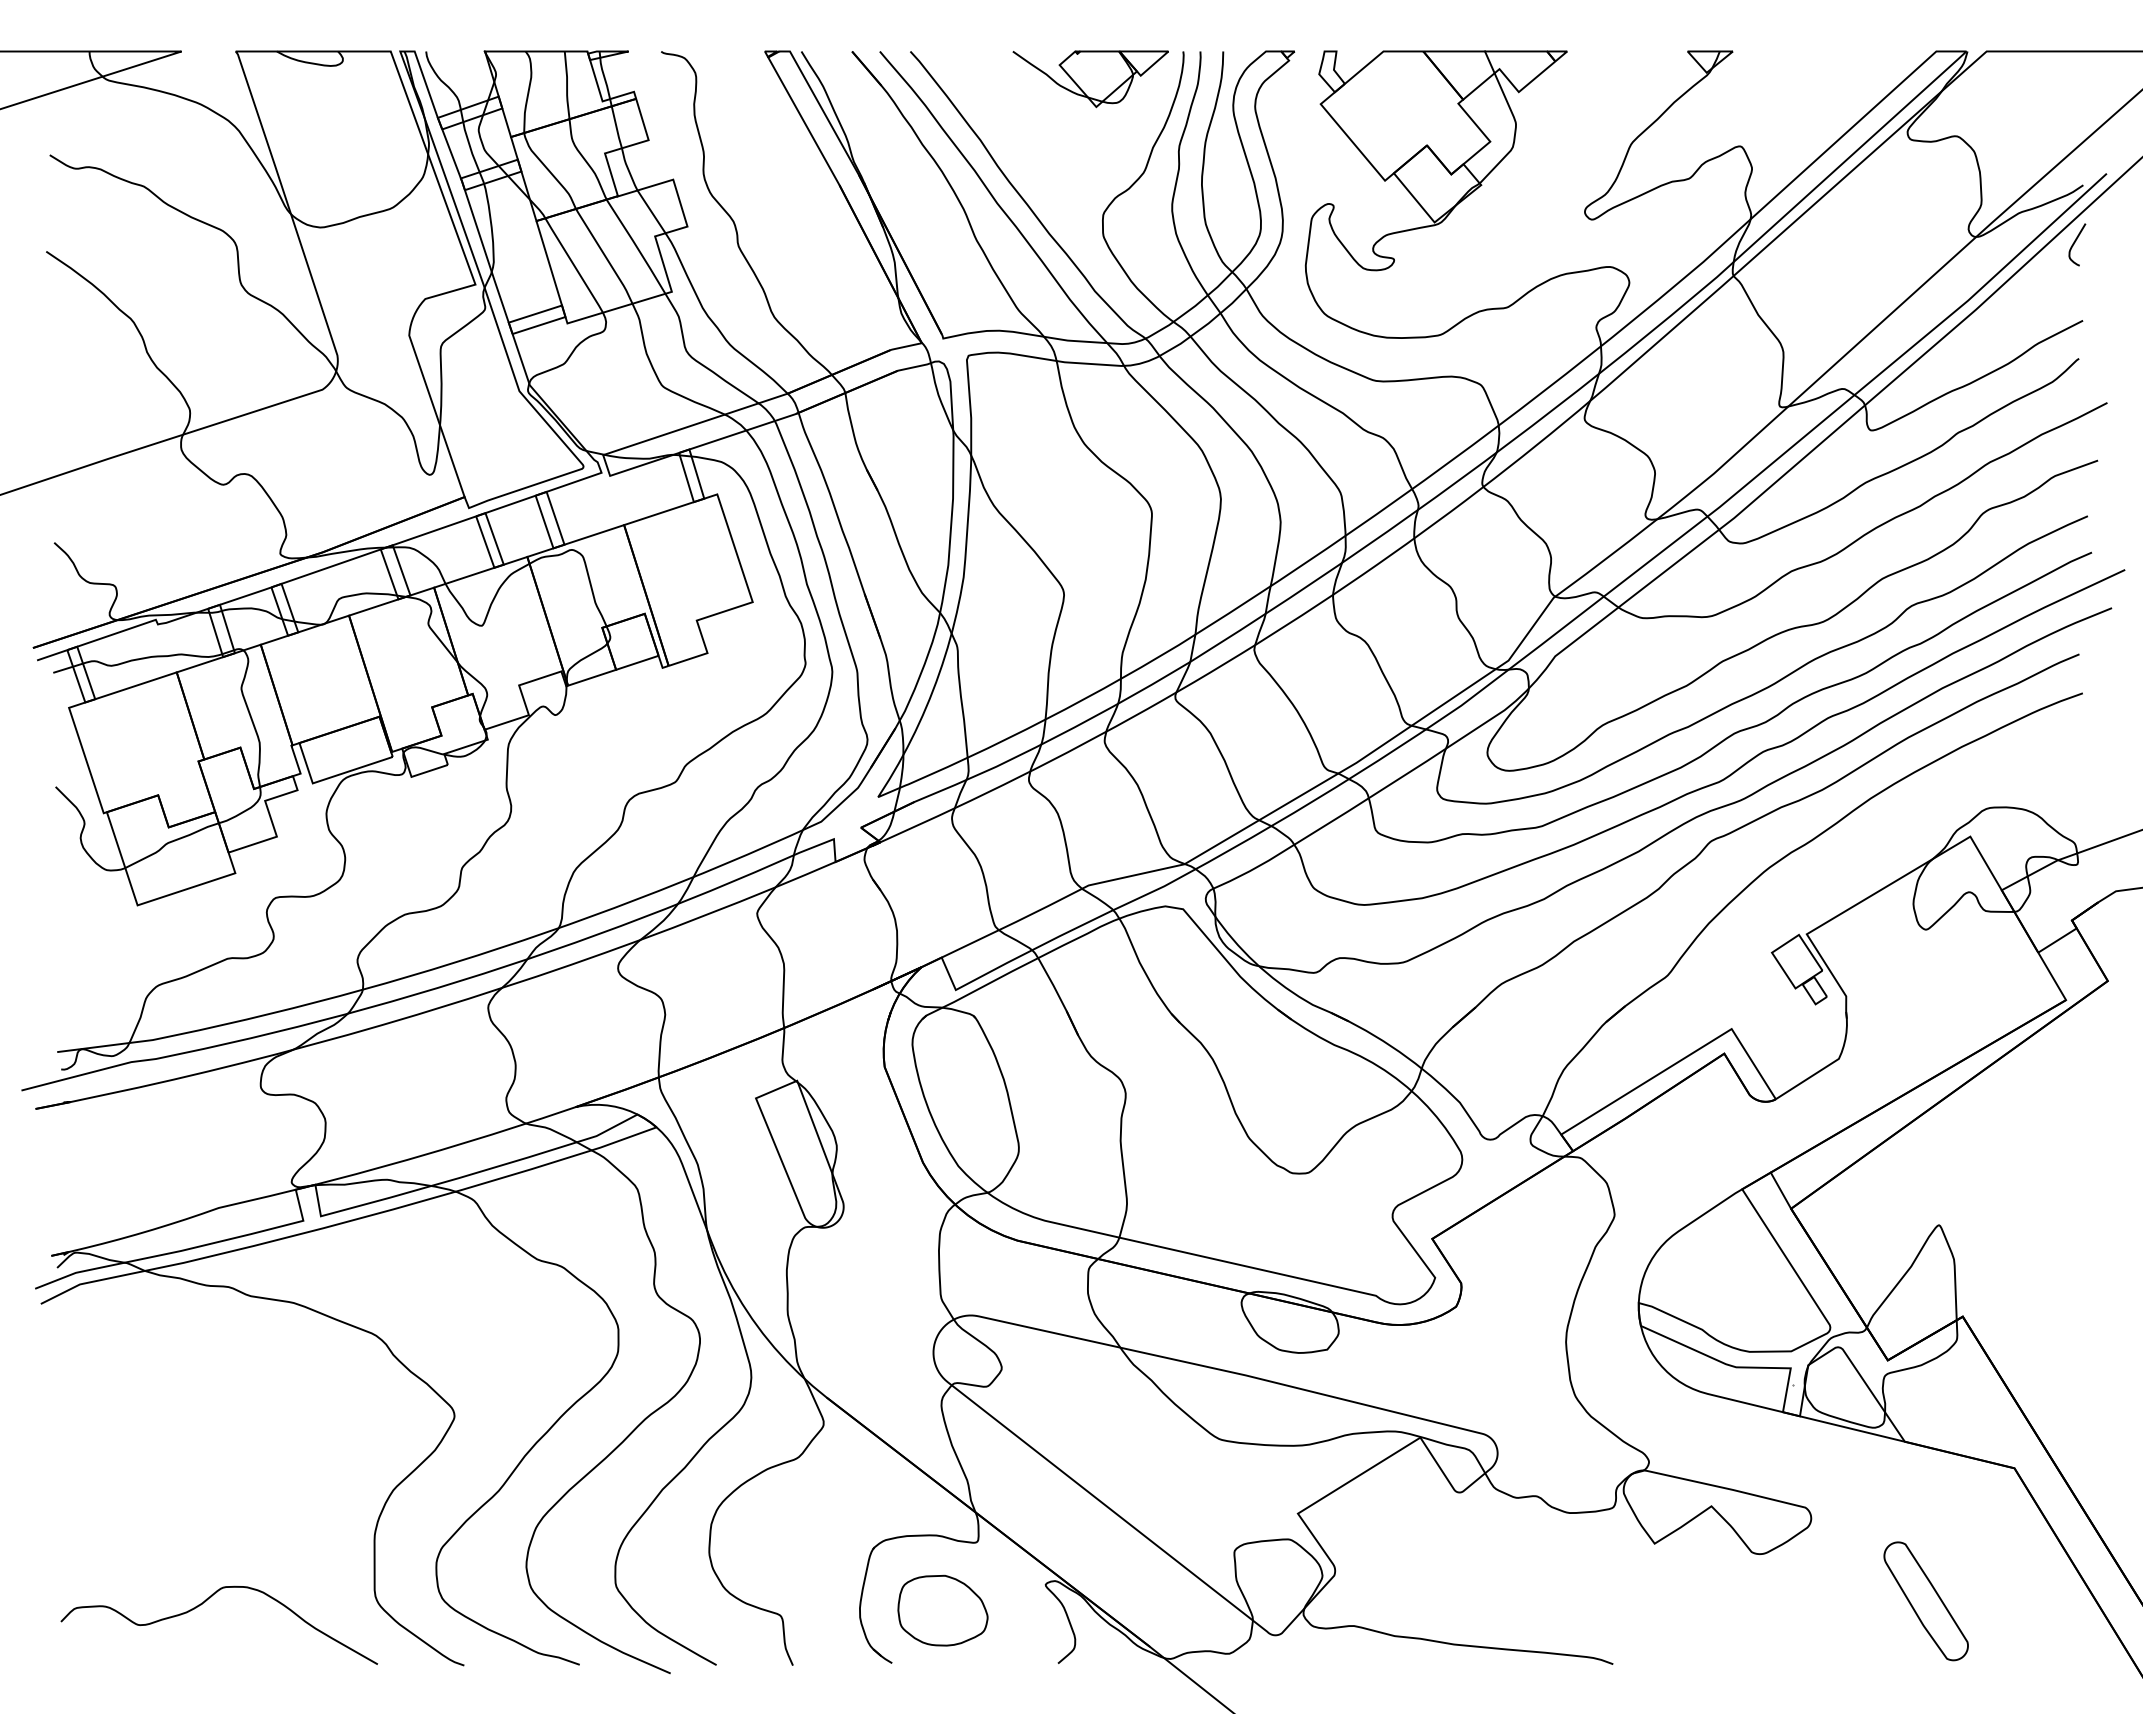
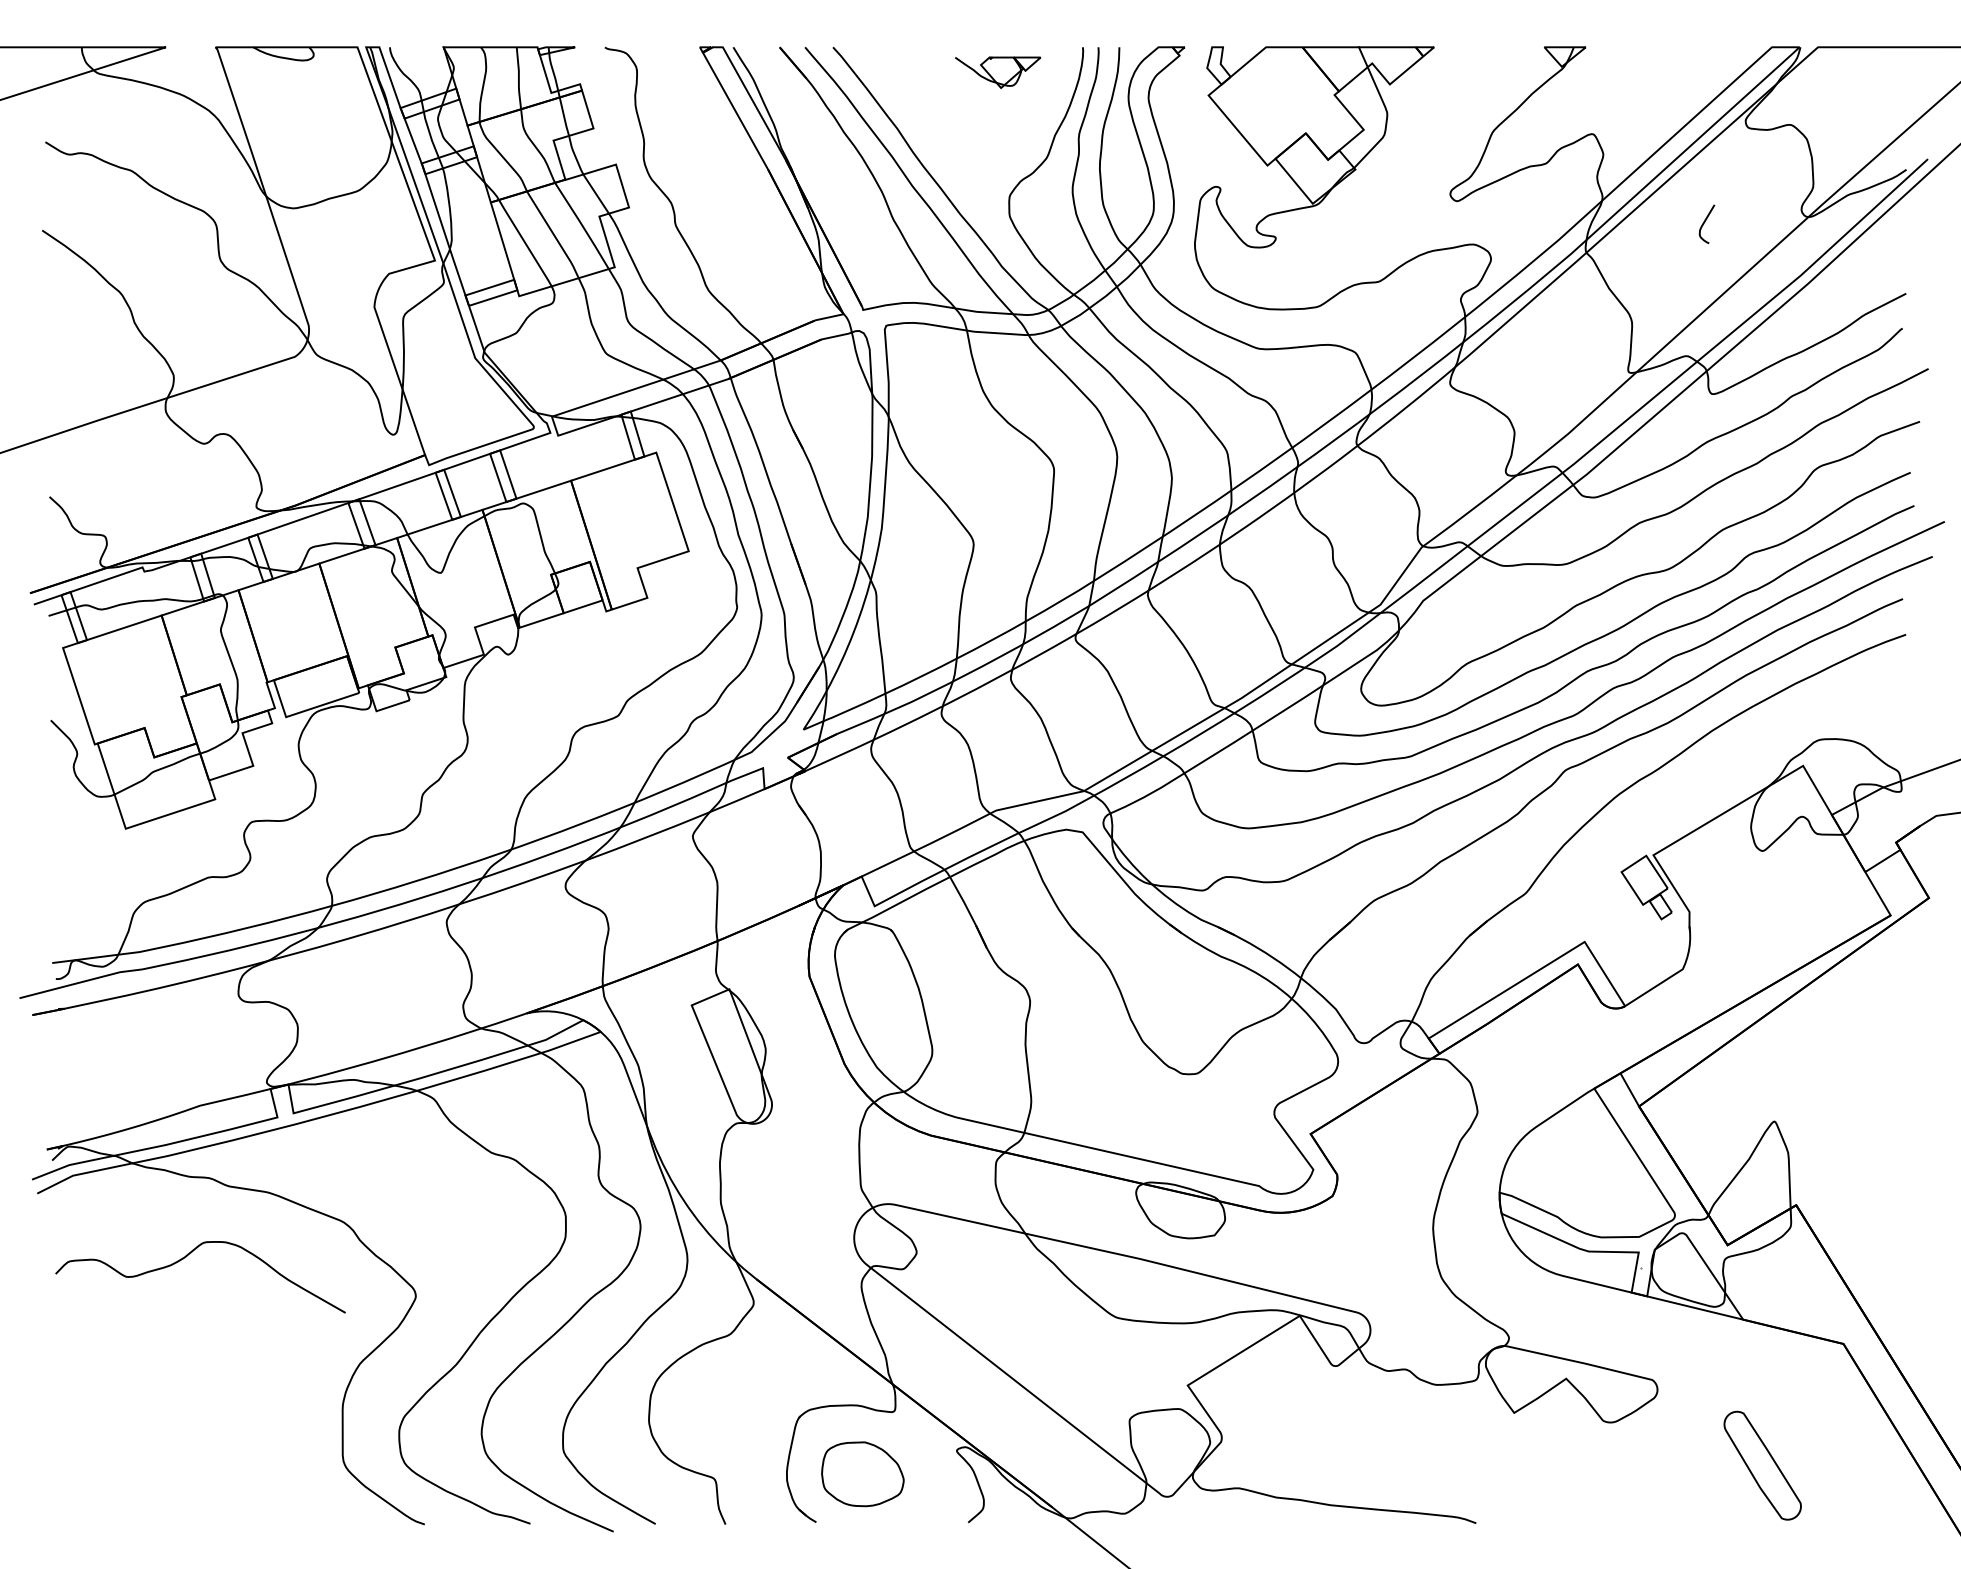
part: (1090, 79) -> (997, 72), size x0.6
curve: (2075, 242) -> (1705, 222), moved
curve: (201, 1605) -> (184, 1259), moved

